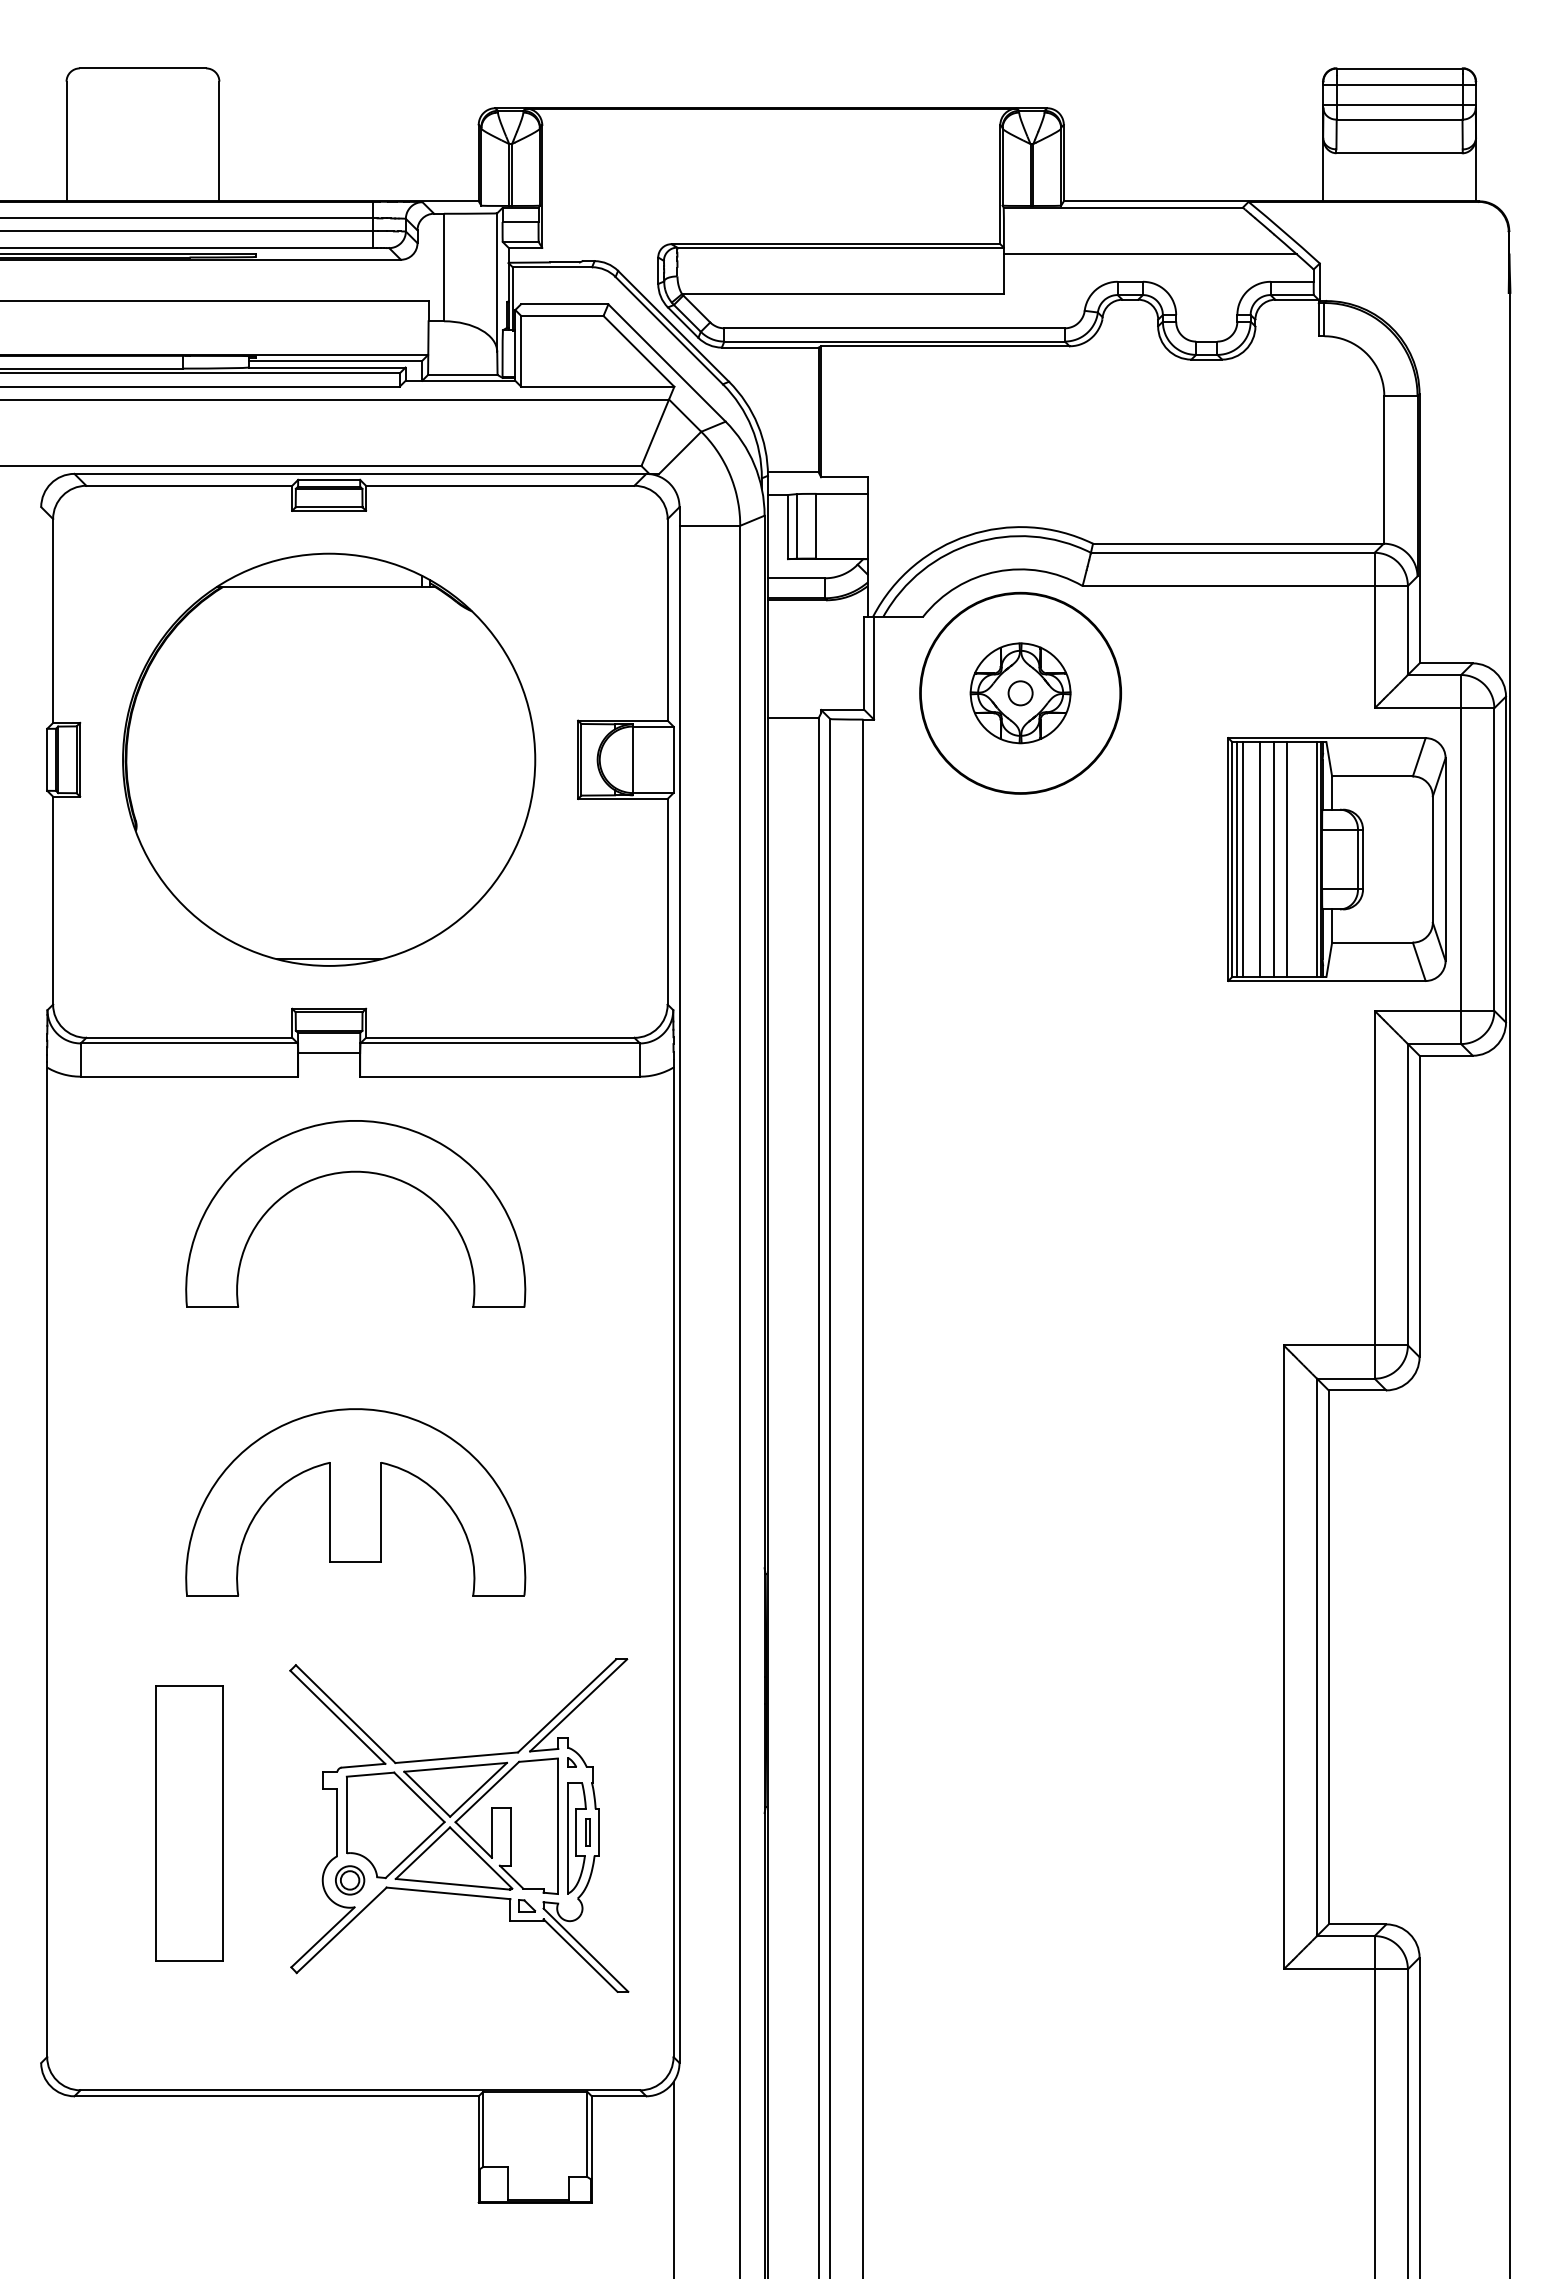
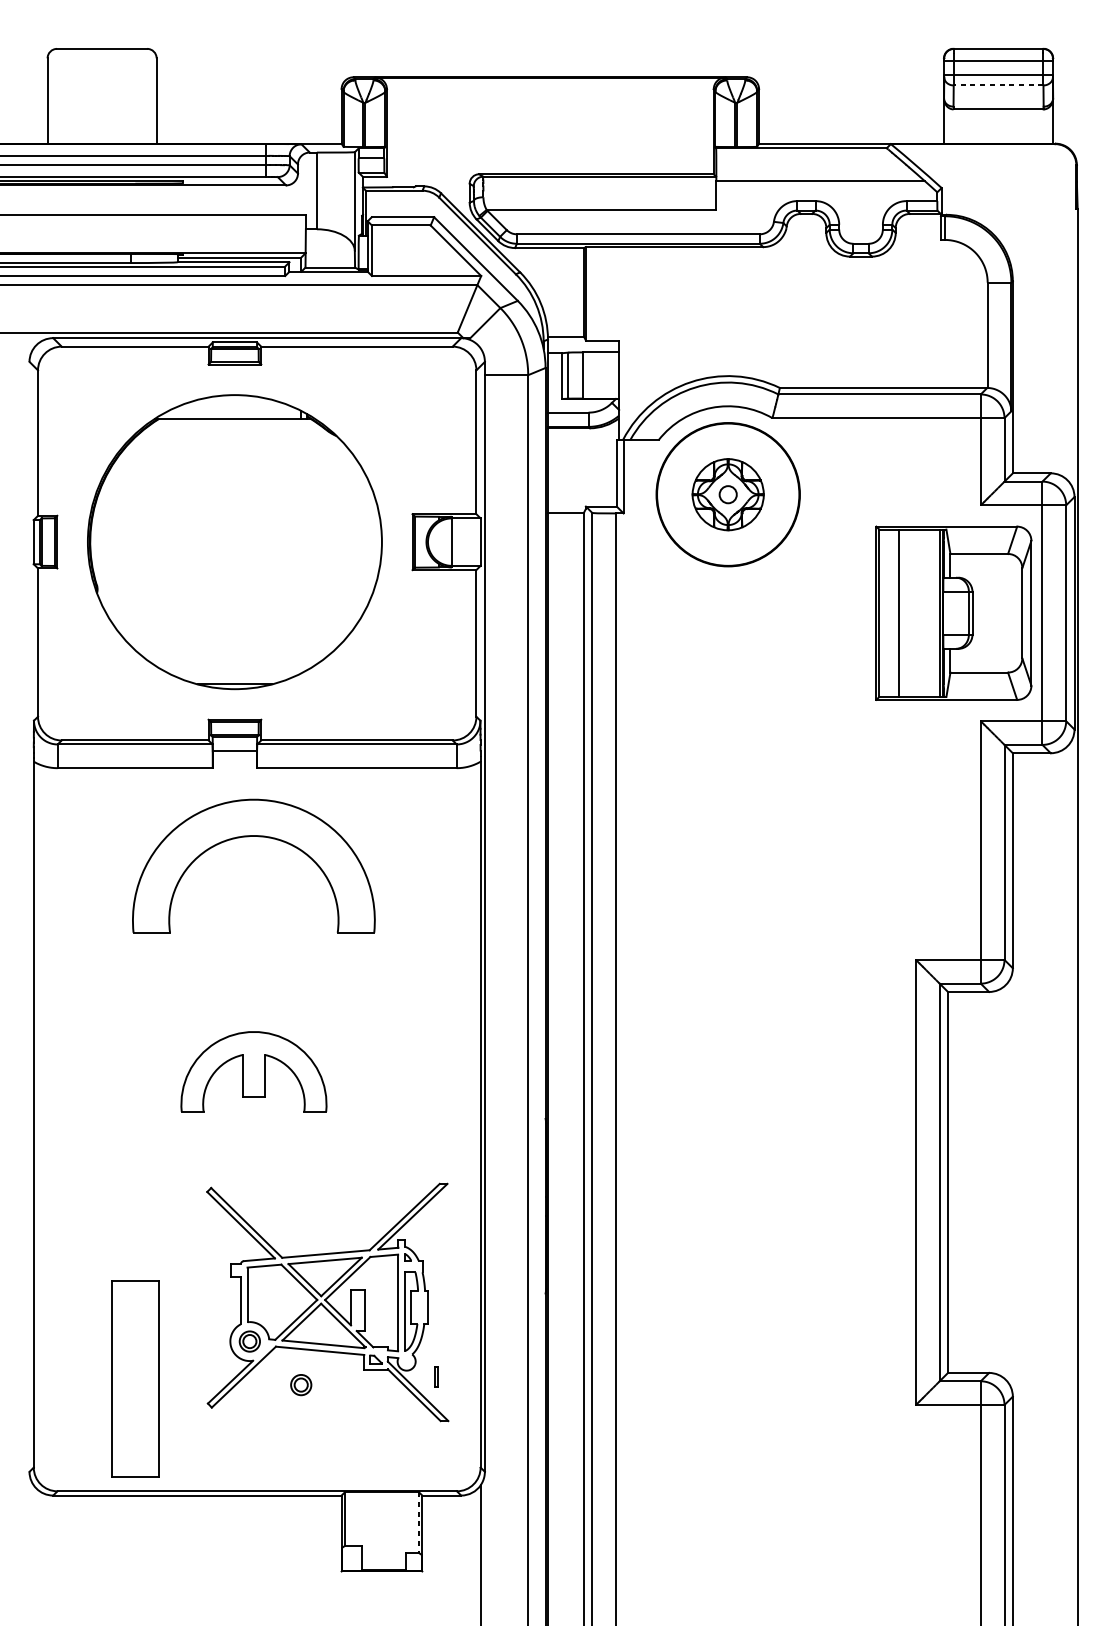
line: (1399, 119) -> (998, 85), solid -> dashed
line: (1236, 859) -> (882, 613), removed
line: (1243, 859) -> (887, 613), removed
line: (1274, 859) -> (909, 613), removed
line: (1287, 859) -> (918, 613), removed
part: (355, 1502) -> (253, 1071), size x0.6
part: (189, 1823) -> (135, 1378), moved
part: (587, 1832) -> (436, 1377), moved
part: (422, 1941) -> (301, 1385), added
line: (587, 2134) -> (419, 1522), solid -> dashed

